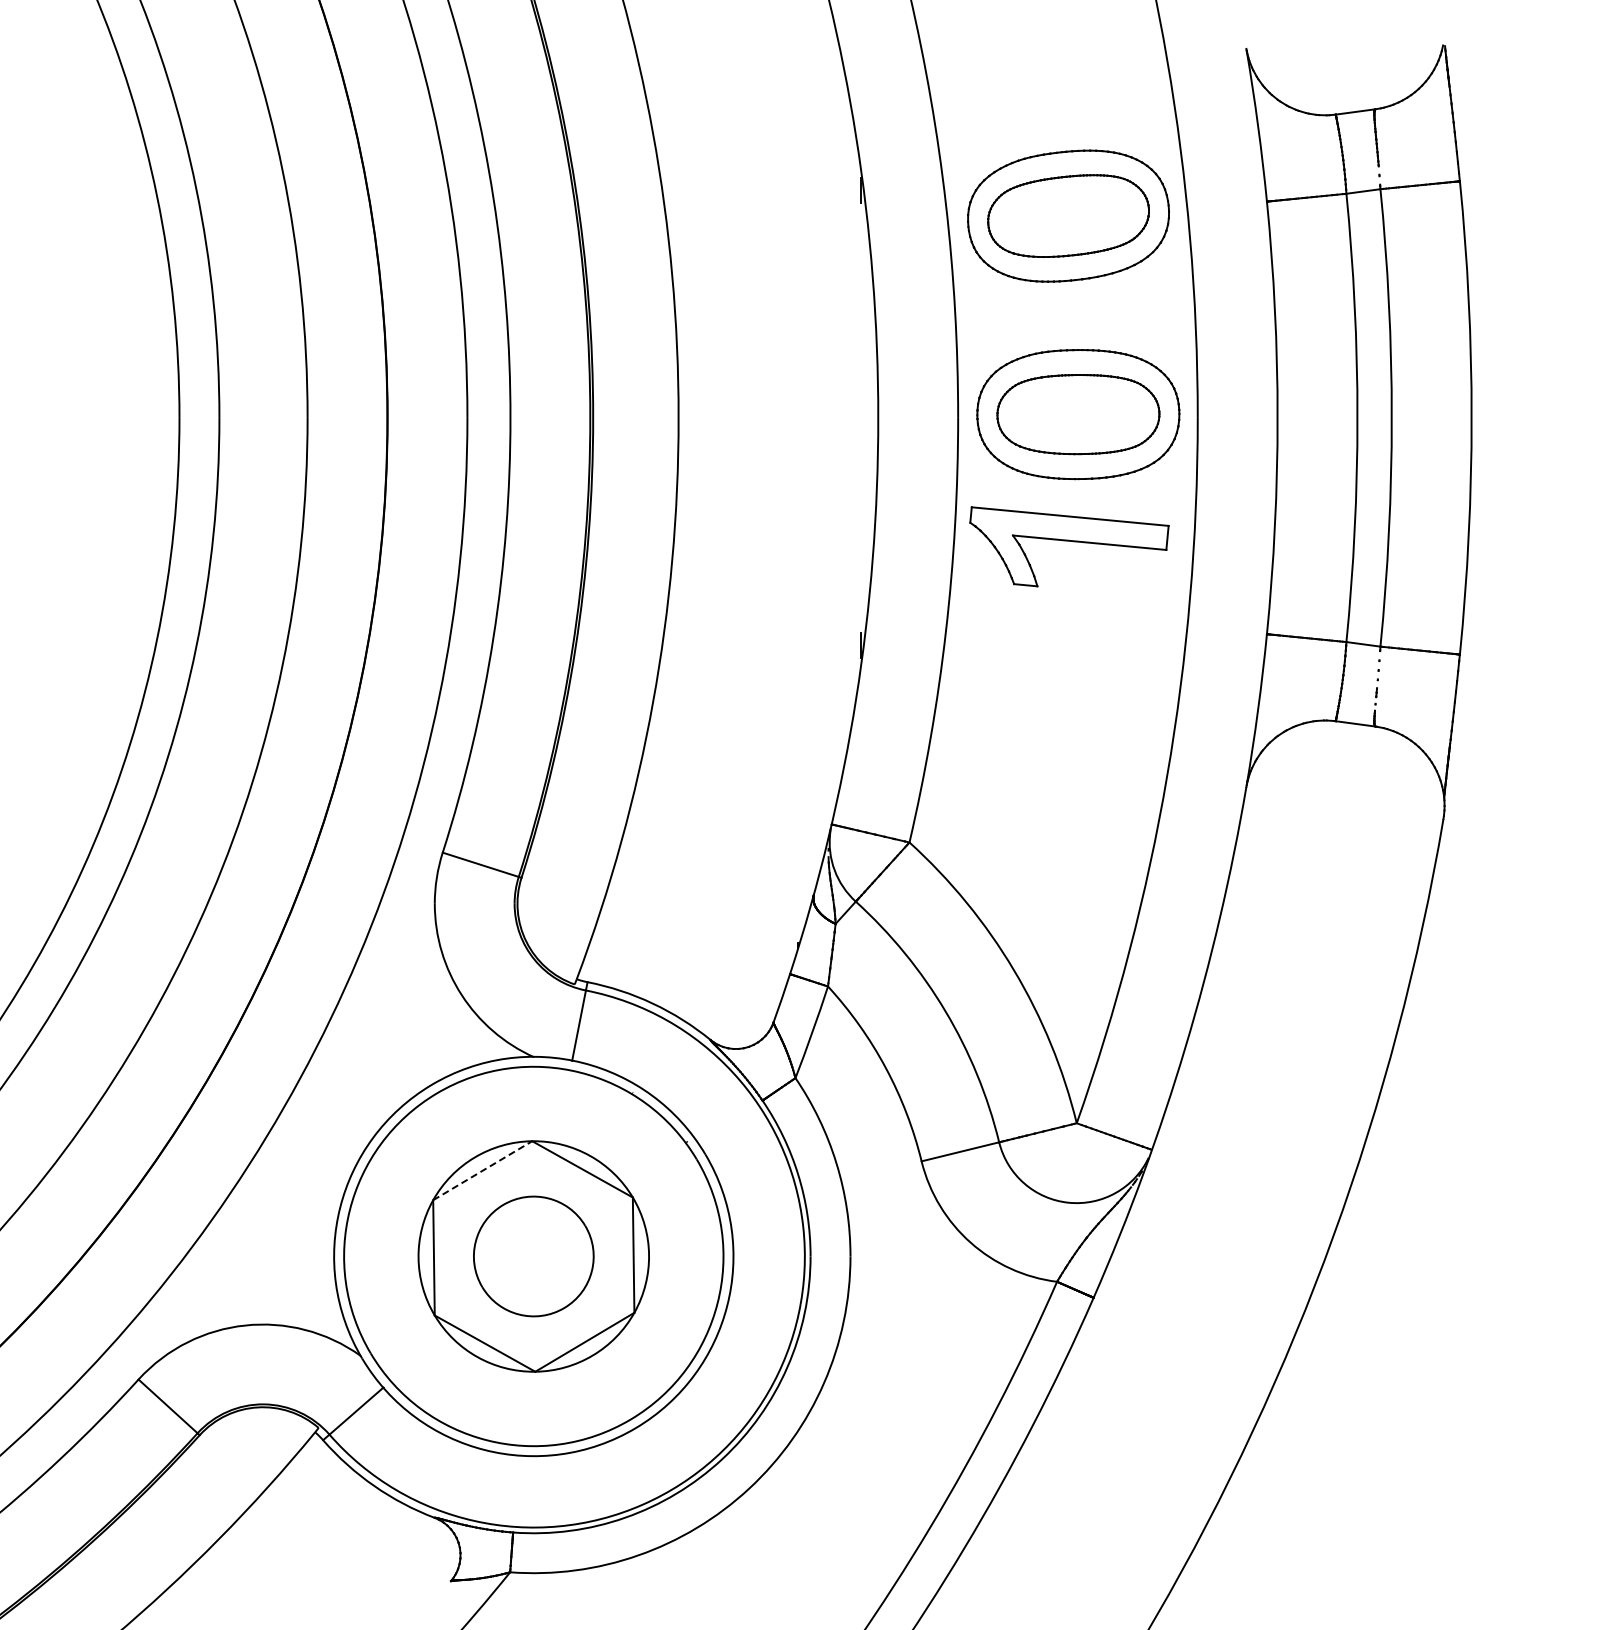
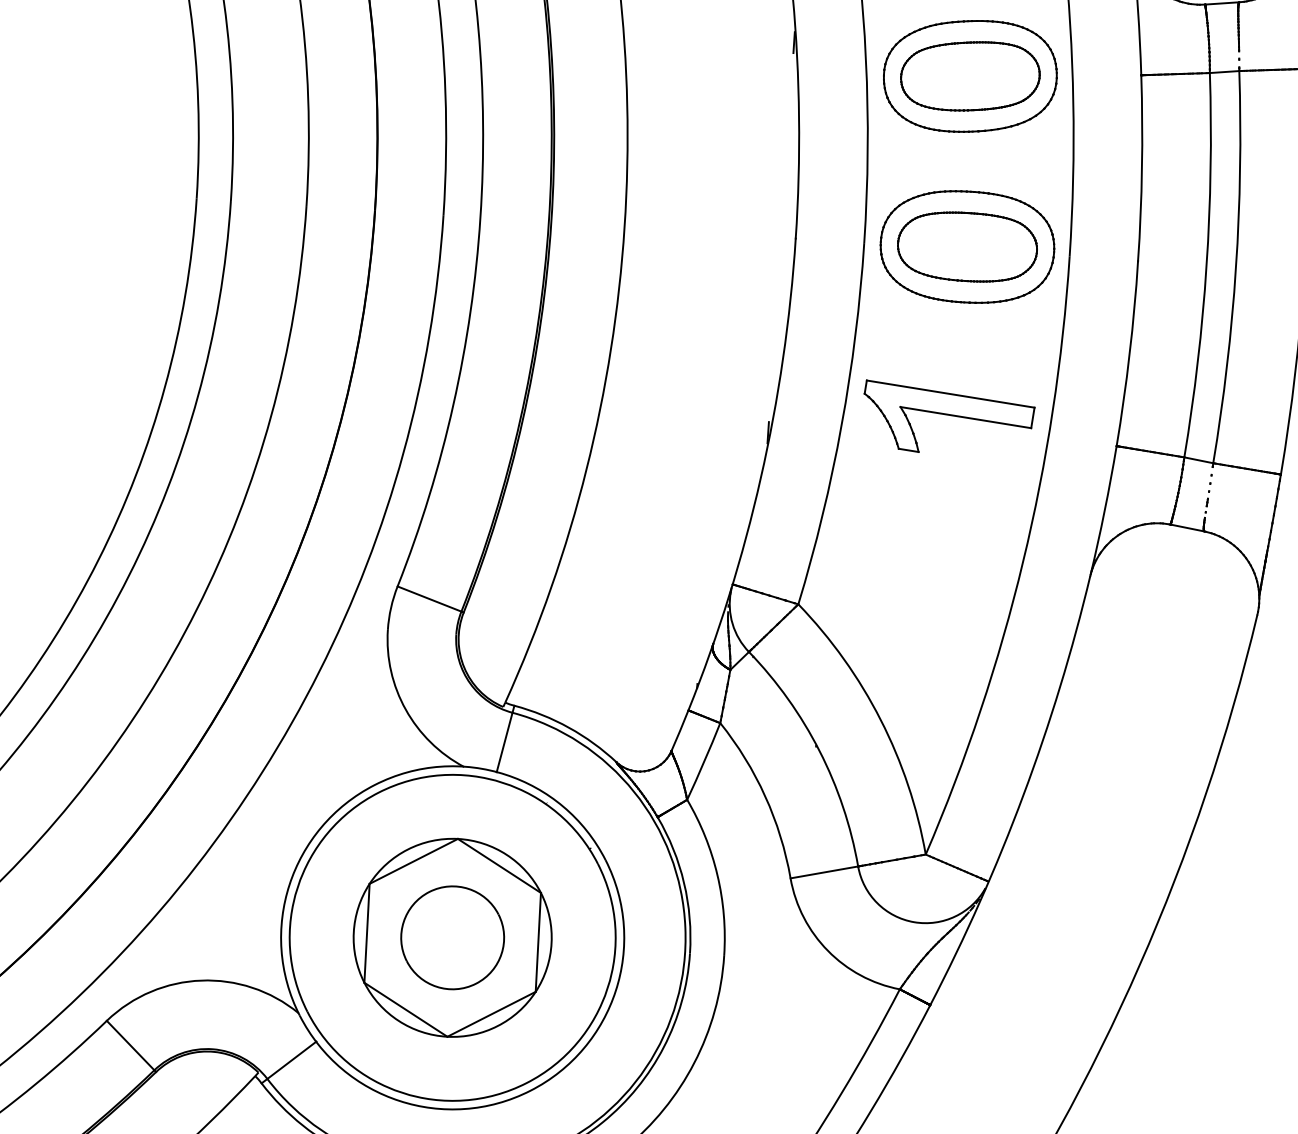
part: (1069, 546) -> (948, 419), moved
line: (482, 1170) -> (413, 861), dashed -> solid

